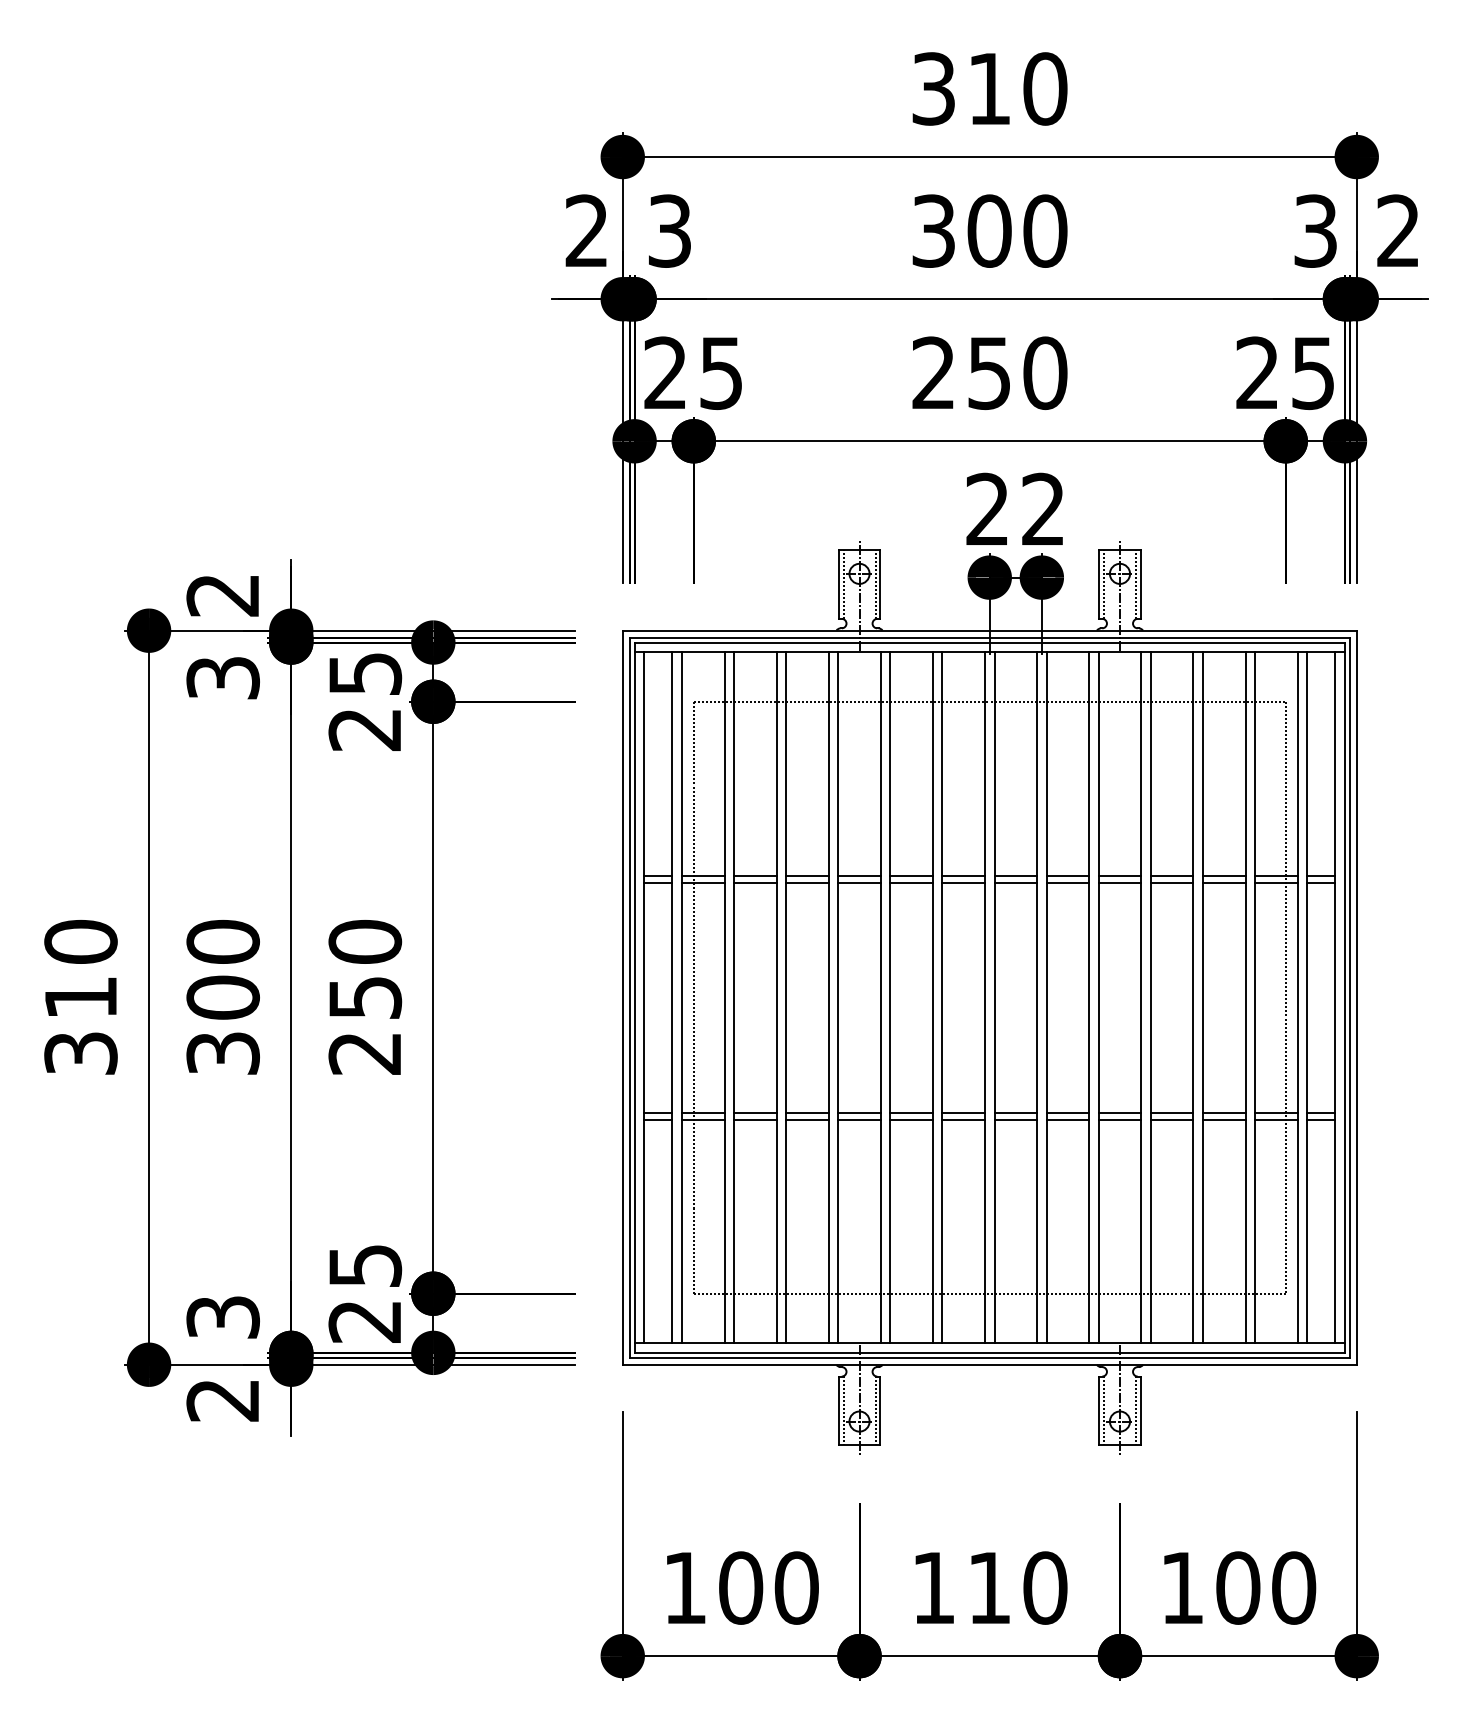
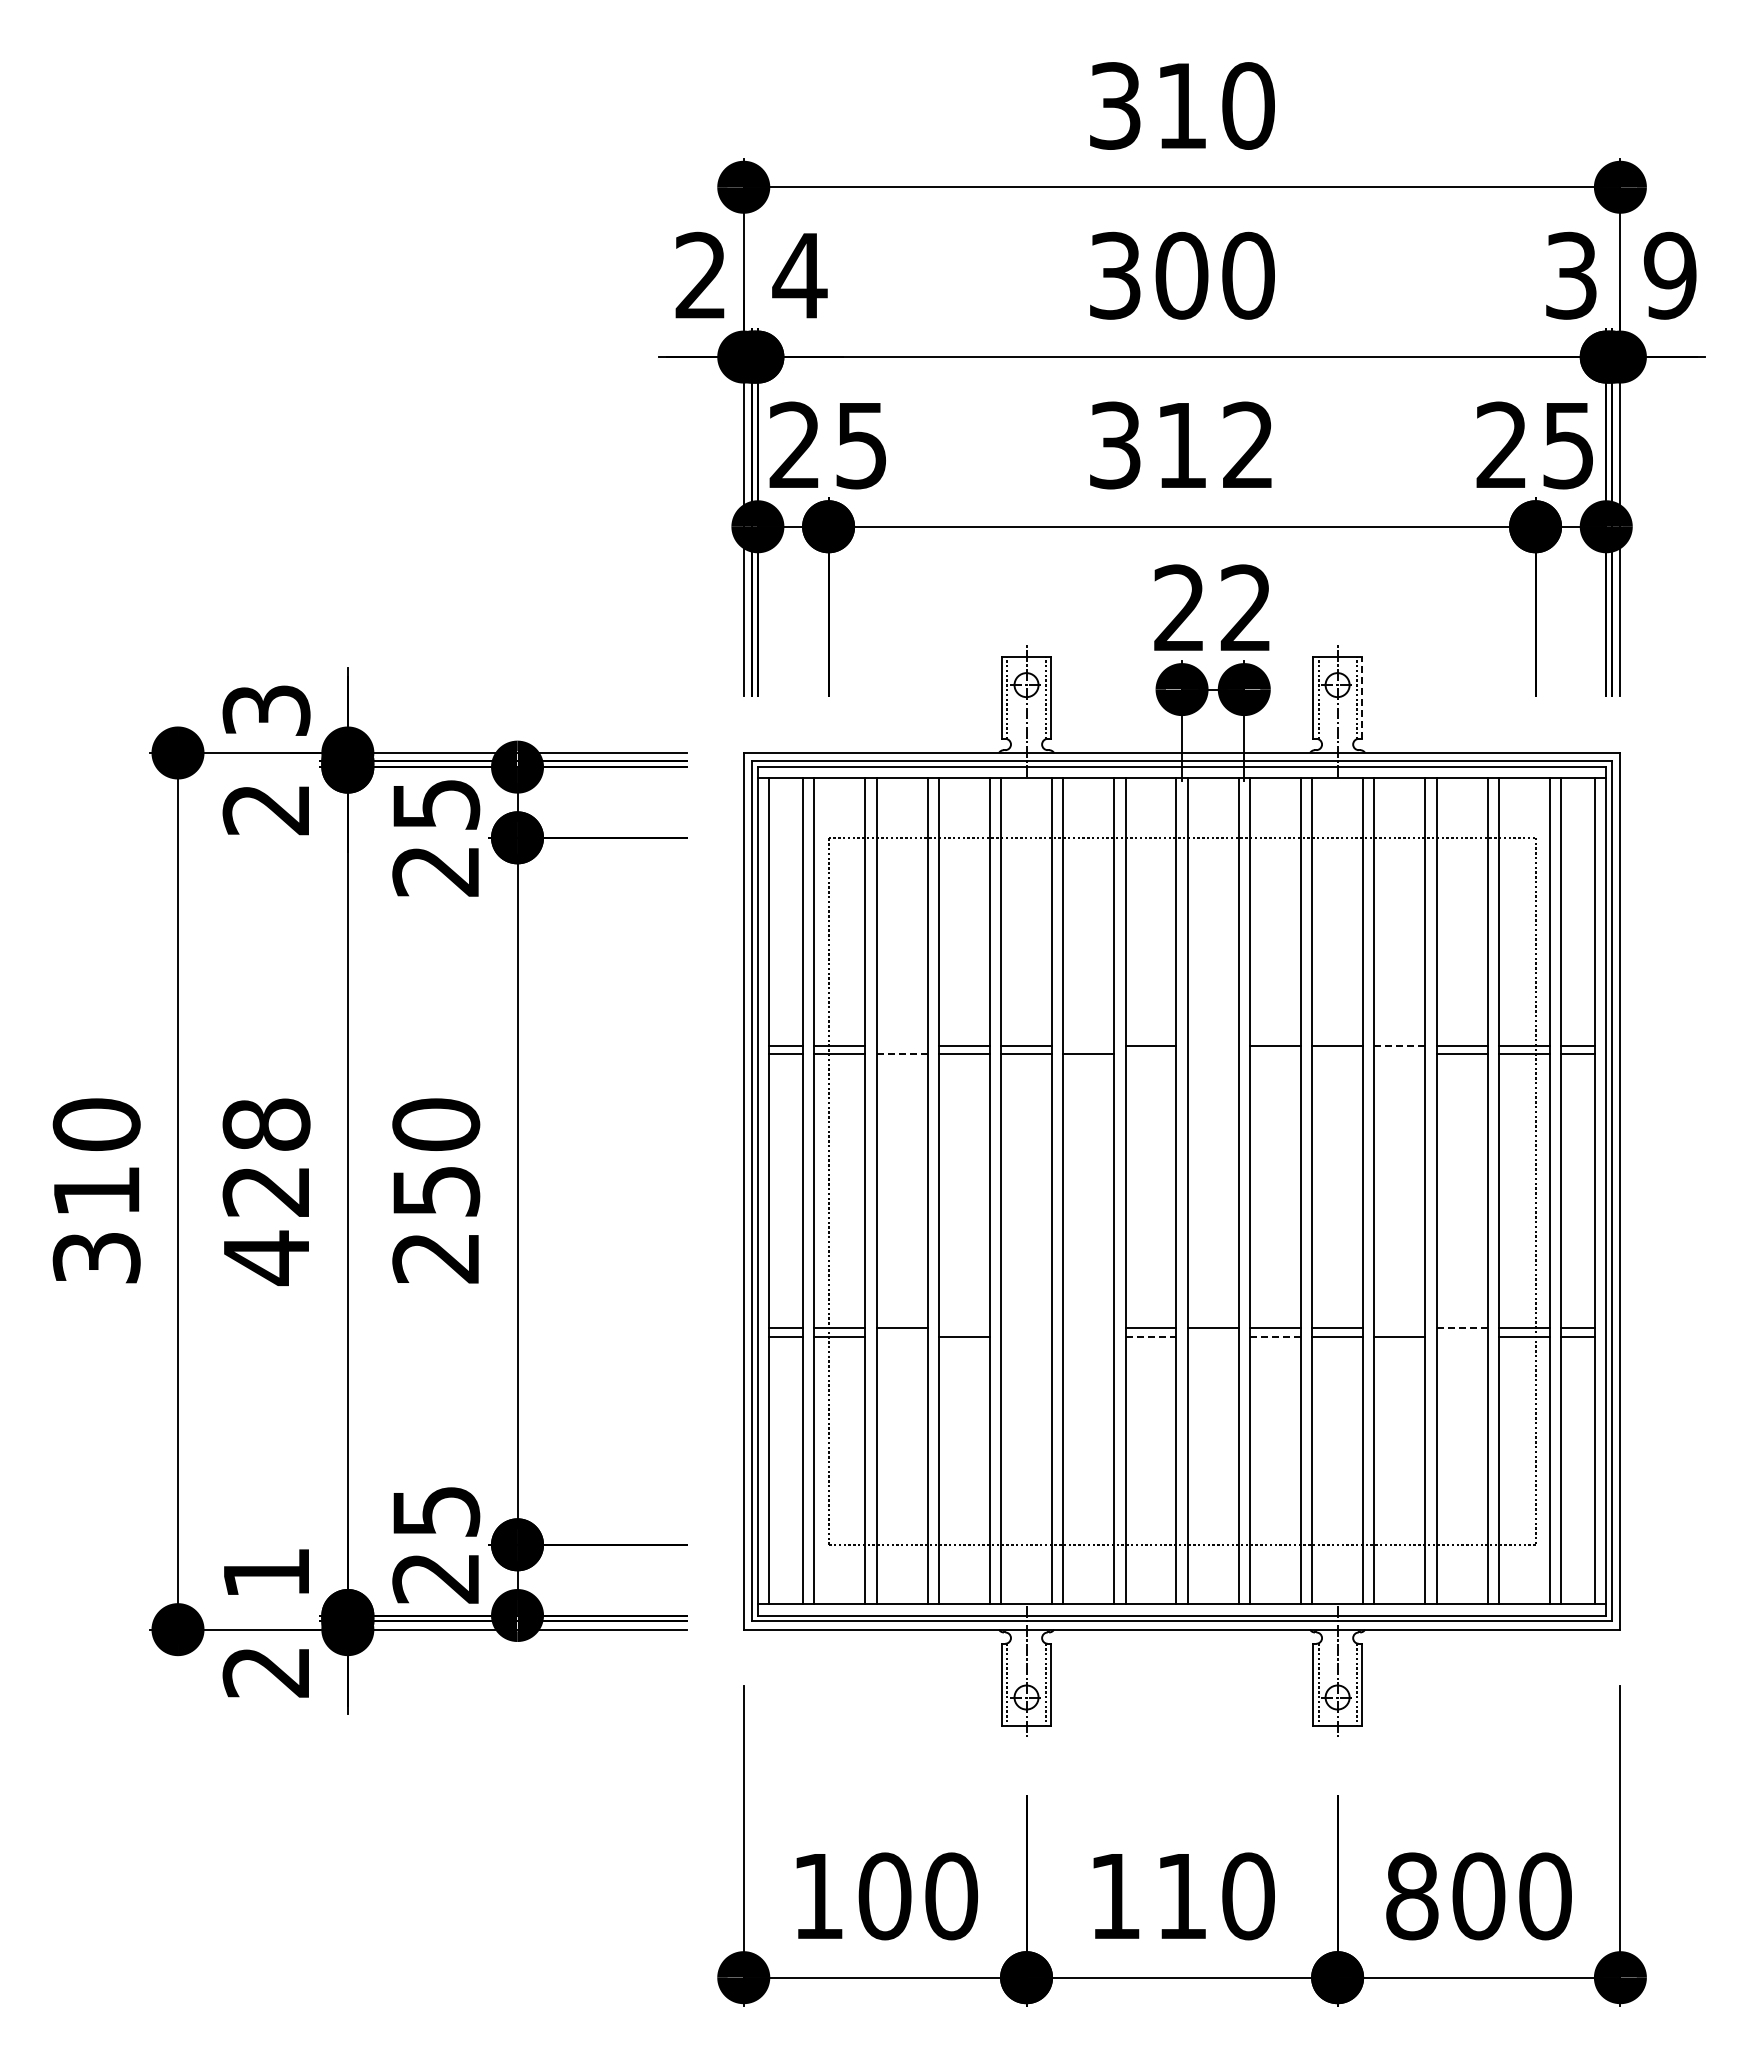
text: (669, 230) -> (799, 275), 3 -> 4
text: (1397, 230) -> (1669, 275), 2 -> 9
text: (989, 373) -> (1181, 445), 250 -> 312
line: (1140, 584) -> (1362, 697), solid -> dashed
text: (223, 595) -> (266, 710), 2 -> 3
text: (223, 678) -> (266, 809), 3 -> 2
line: (754, 875) -> (901, 1045), removed
line: (911, 875) -> (1088, 1045), removed
line: (1015, 875) -> (1212, 1045), removed
line: (1172, 875) -> (1400, 1045), solid -> dashed
line: (755, 883) -> (902, 1054), solid -> dashed
line: (963, 883) -> (1150, 1054), removed
line: (1015, 883) -> (1212, 1054), removed
line: (1067, 883) -> (1274, 1054), removed
line: (1119, 883) -> (1337, 1054), removed
line: (1171, 883) -> (1399, 1054), removed
text: (223, 998) -> (266, 1192), 300 -> 428
line: (806, 1112) -> (963, 1328), removed
line: (859, 1112) -> (1026, 1328), removed
line: (911, 1112) -> (1088, 1328), removed
line: (1171, 1112) -> (1399, 1328), removed
line: (1224, 1112) -> (1462, 1328), solid -> dashed
line: (754, 1119) -> (901, 1336), removed
line: (859, 1119) -> (1026, 1336), removed
line: (911, 1119) -> (1088, 1336), removed
line: (964, 1119) -> (1151, 1336), solid -> dashed
line: (1015, 1119) -> (1212, 1336), removed
line: (1067, 1119) -> (1275, 1336), solid -> dashed
line: (1223, 1119) -> (1461, 1336), removed
text: (223, 1317) -> (266, 1573), 3 -> 1
text: (1182, 1588) -> (1412, 1896), 100 -> 800

